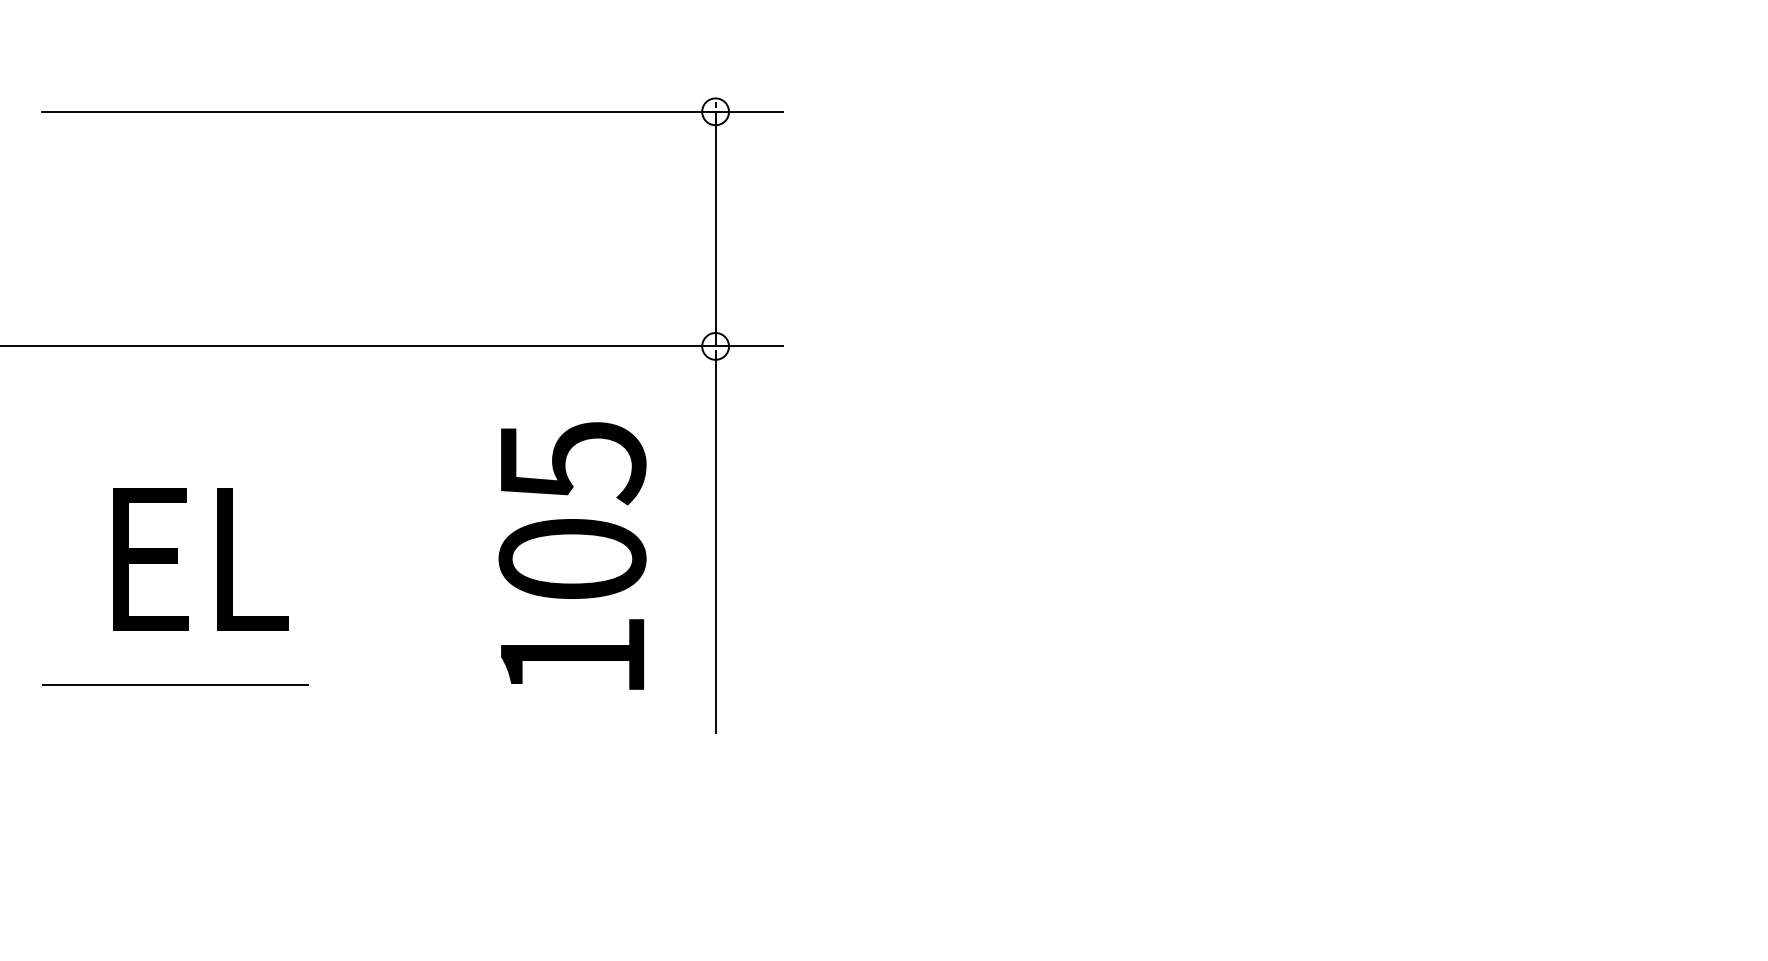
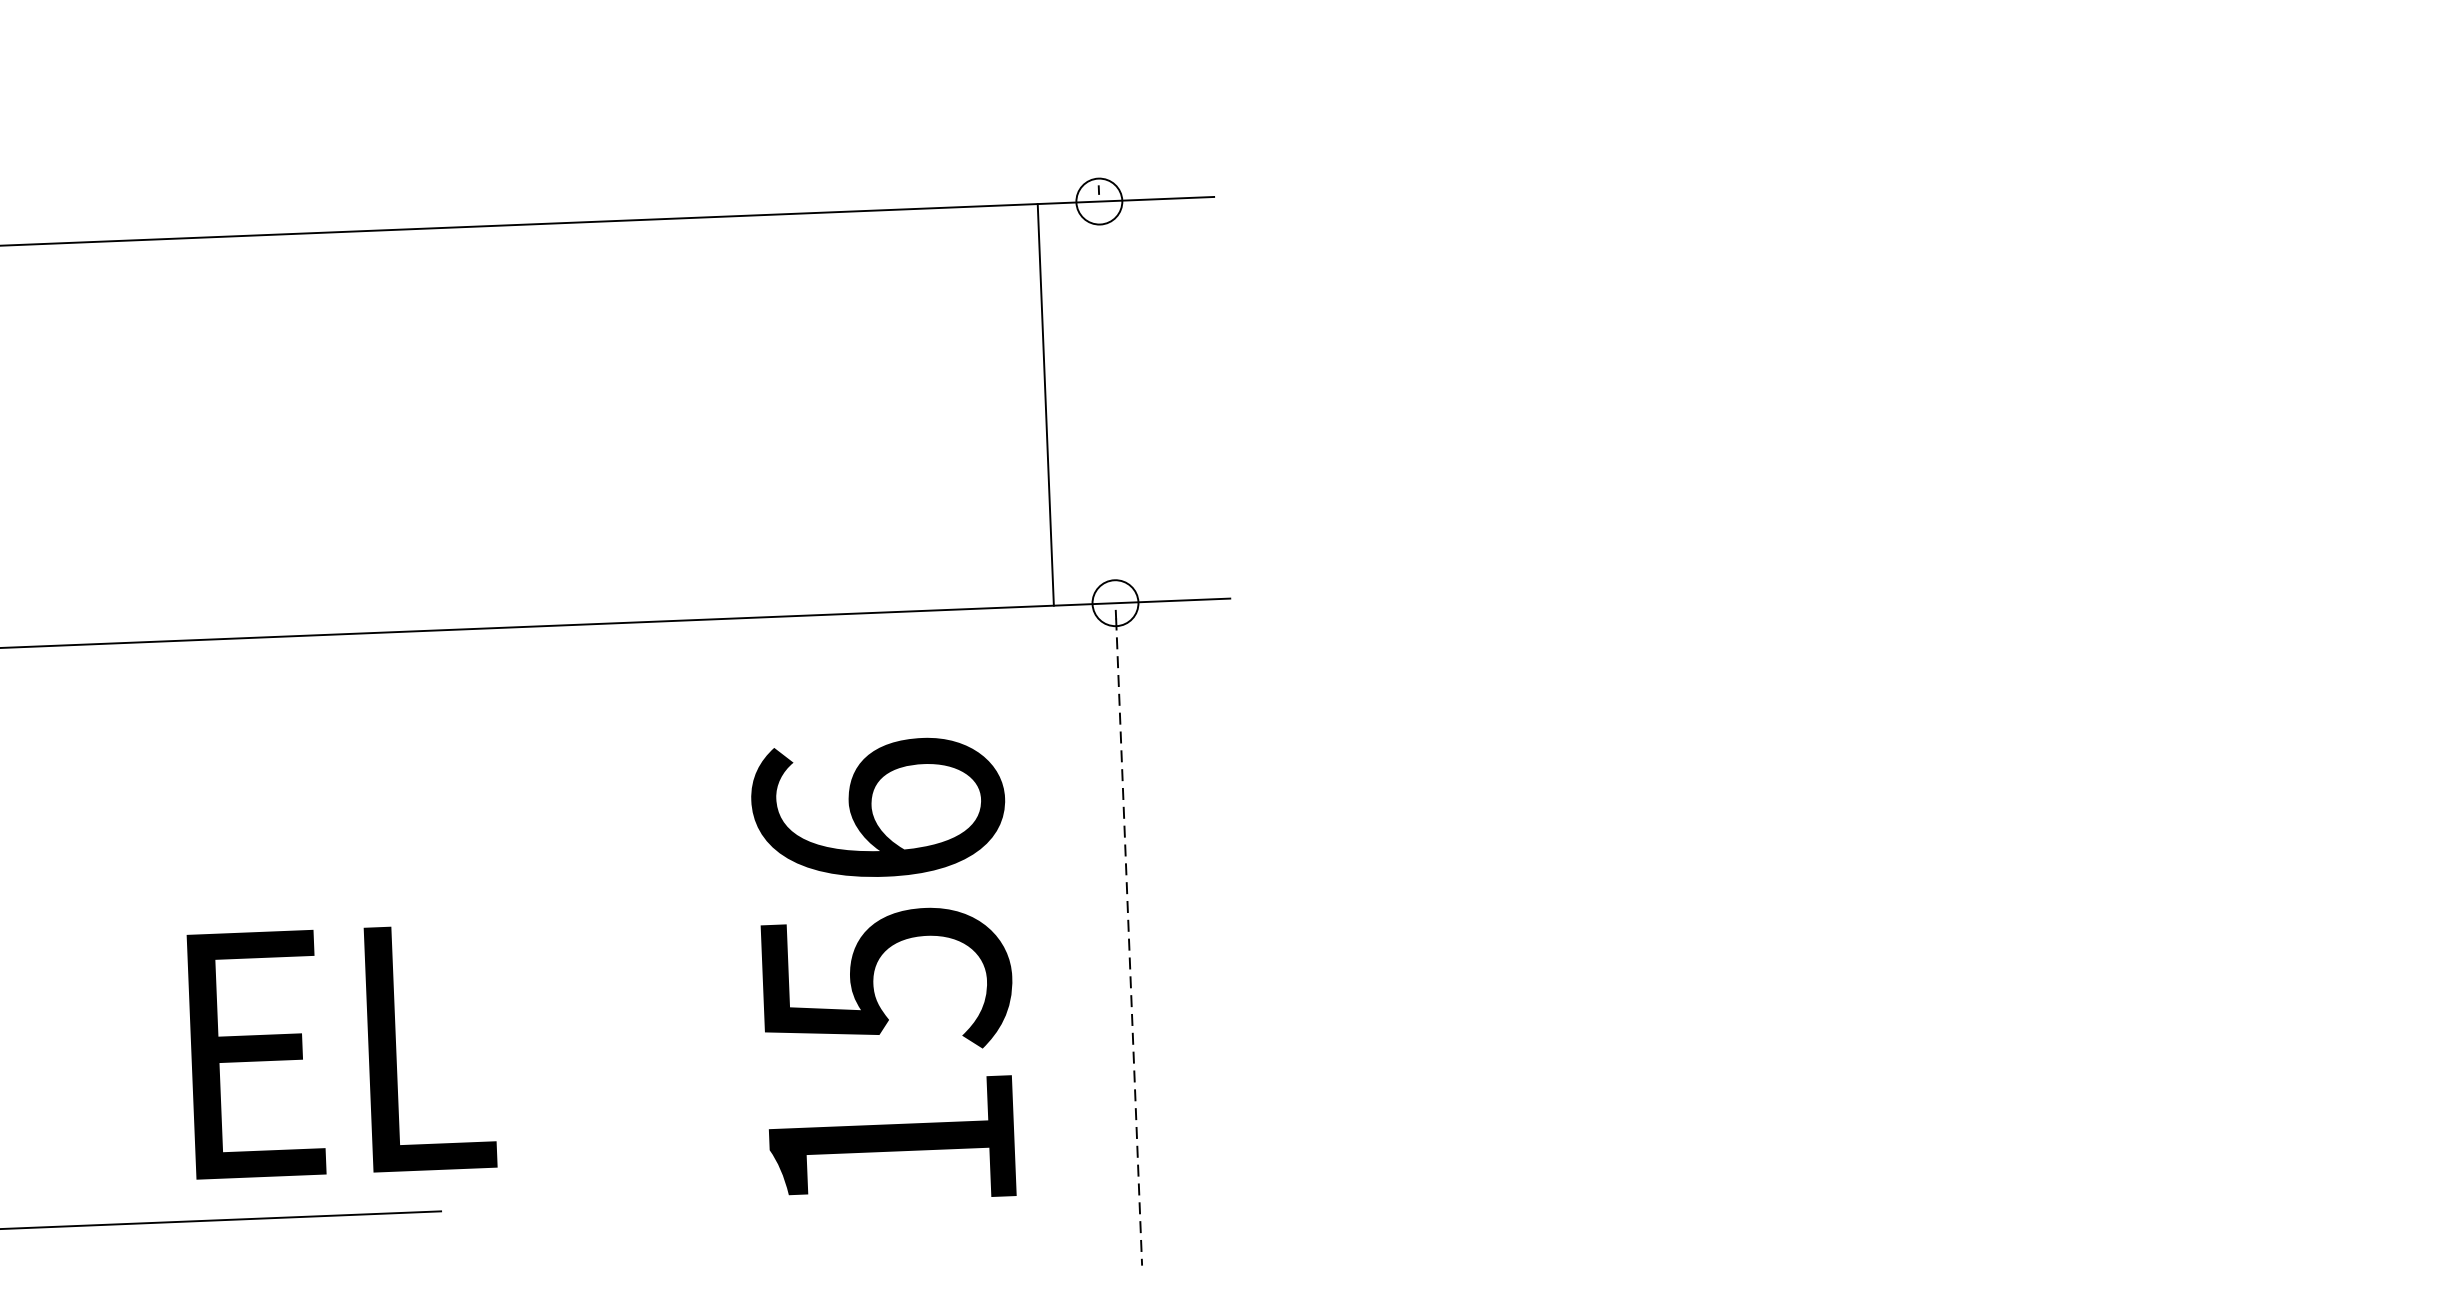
line: (715, 228) -> (1045, 403), moved
text: (572, 511) -> (881, 895), 105 -> 156
line: (715, 544) -> (1128, 942), solid -> dashed
text: (200, 559) -> (341, 1051), moved

